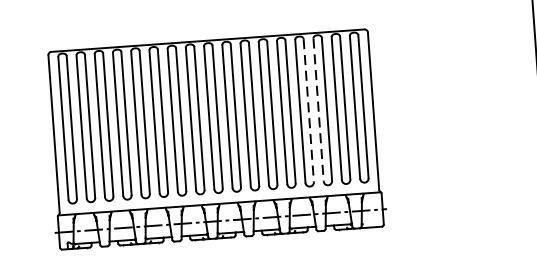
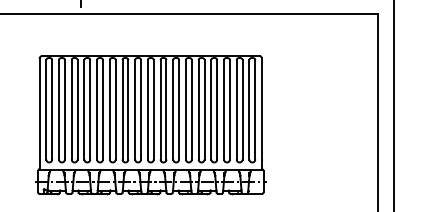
line: (319, 109) -> (224, 109), dashed -> solid
line: (309, 110) -> (217, 109), dashed -> solid

